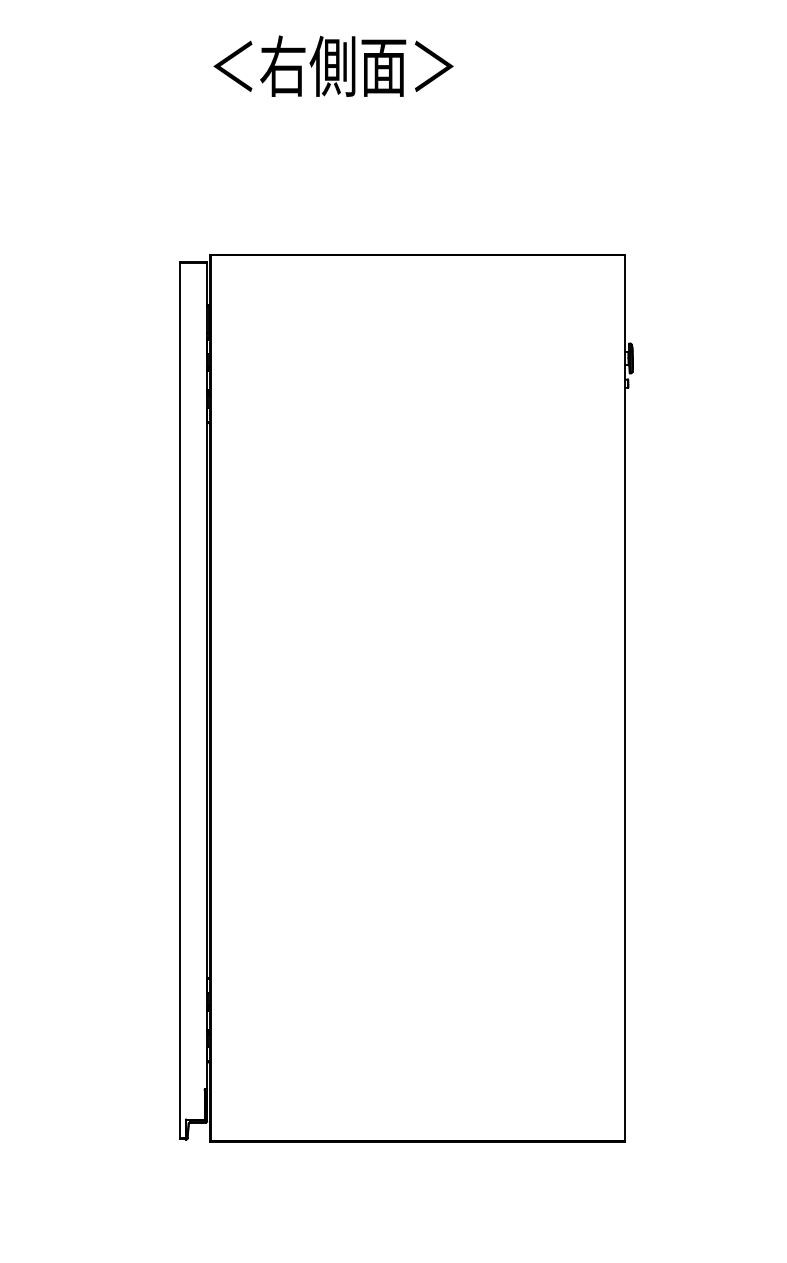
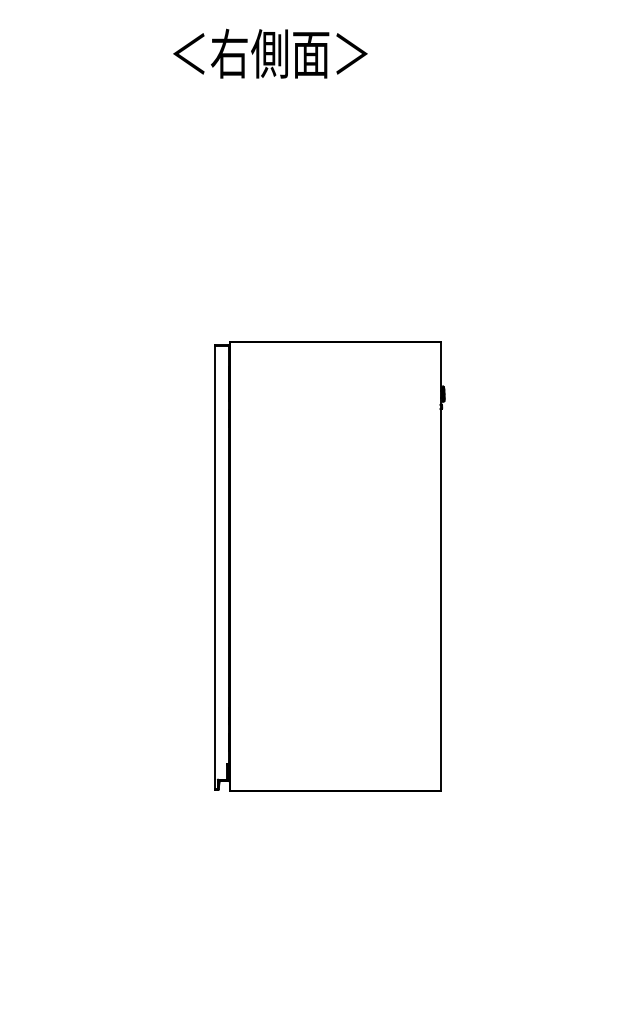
part: (406, 698) -> (329, 566), size x0.62

